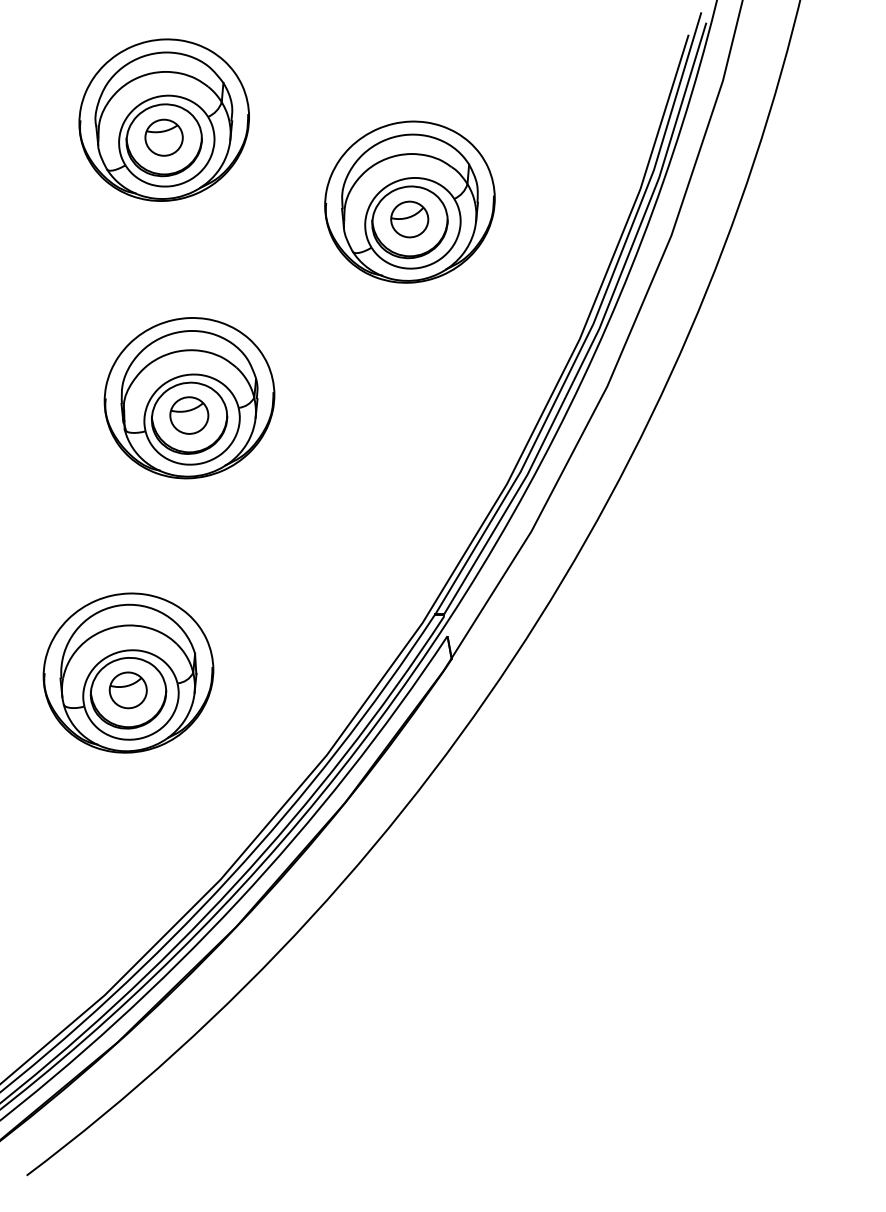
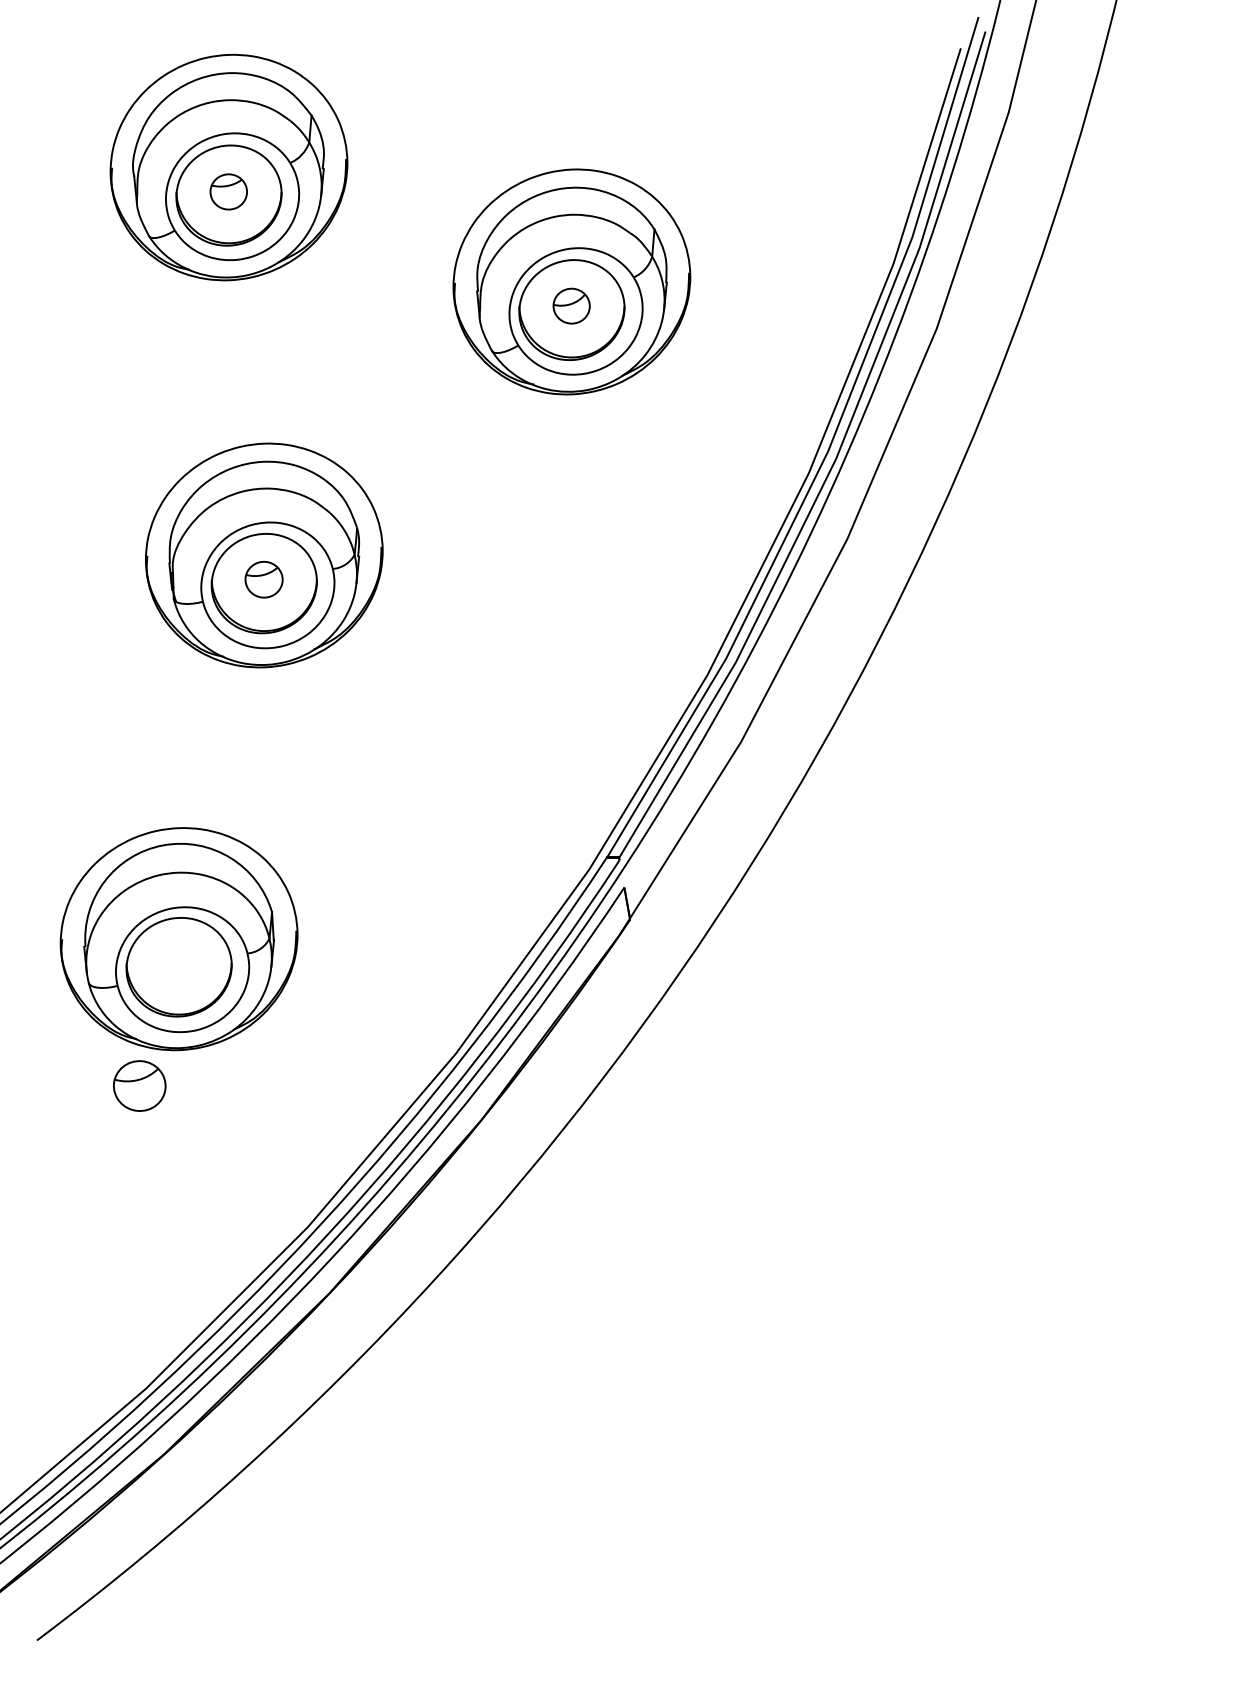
part: (163, 137) -> (227, 191), size x0.7
part: (409, 219) -> (571, 306), size x0.7
part: (189, 415) -> (264, 579), size x0.7
part: (127, 690) -> (138, 1086), moved

